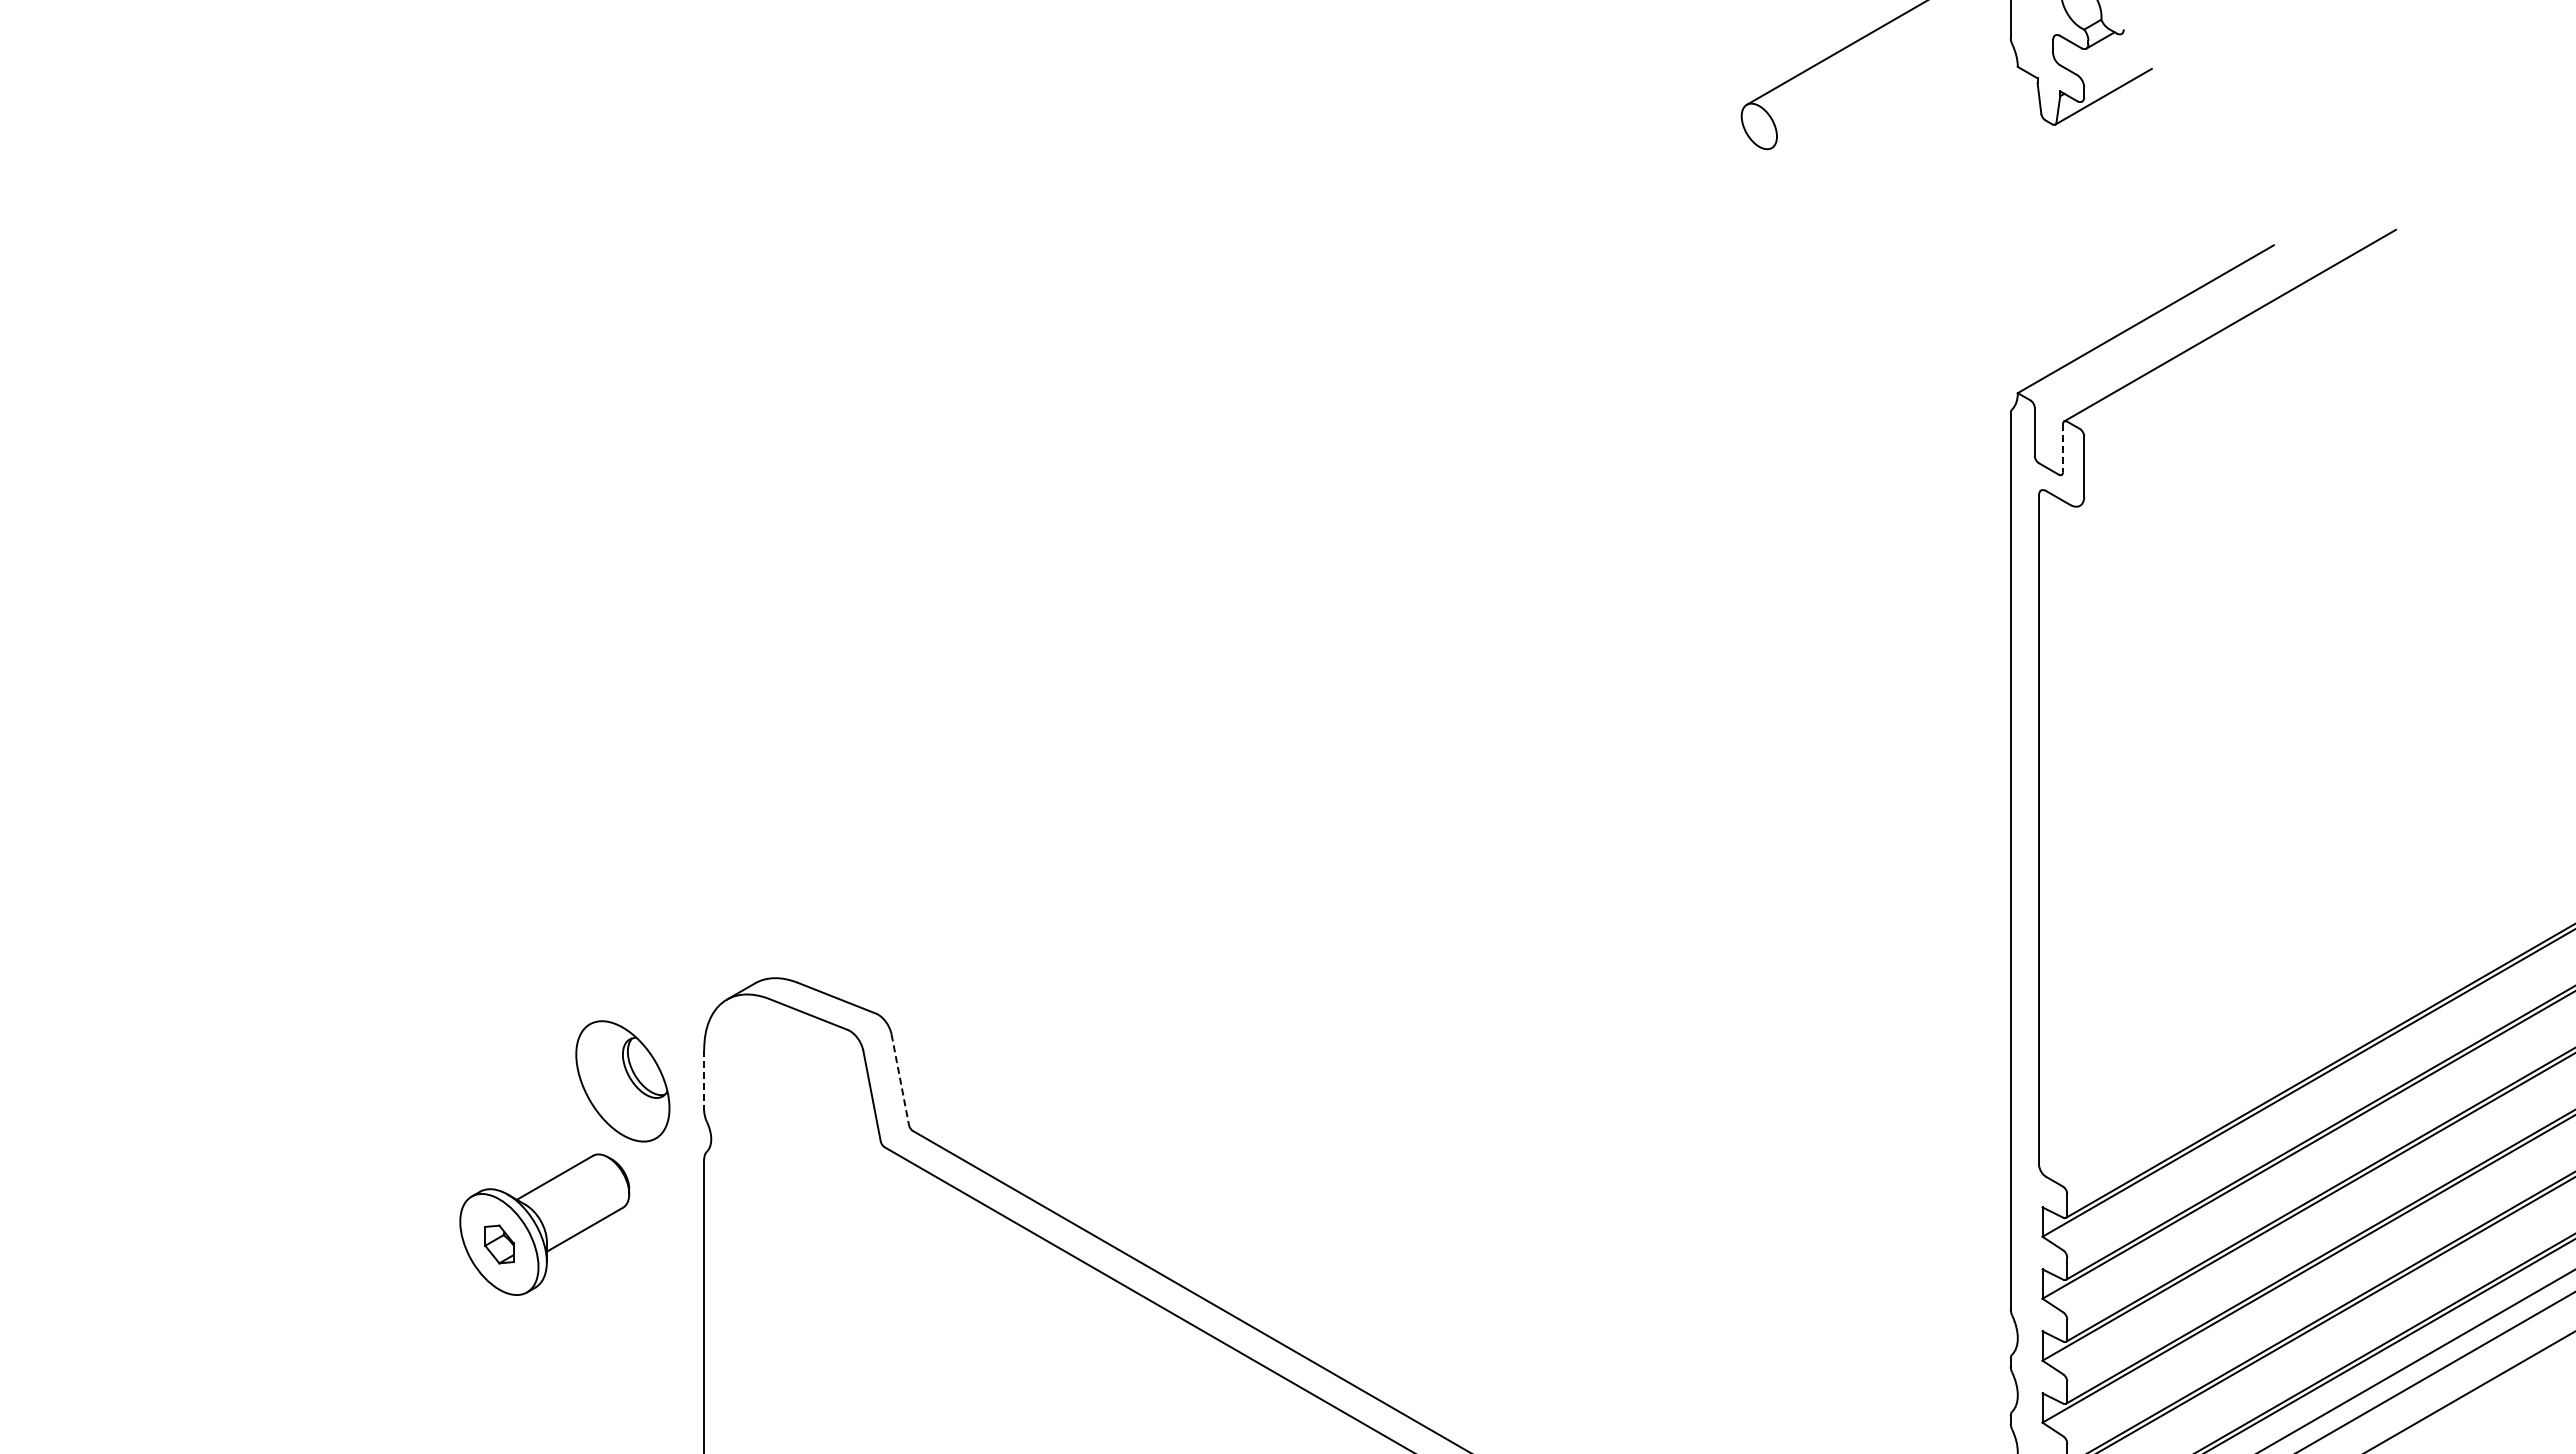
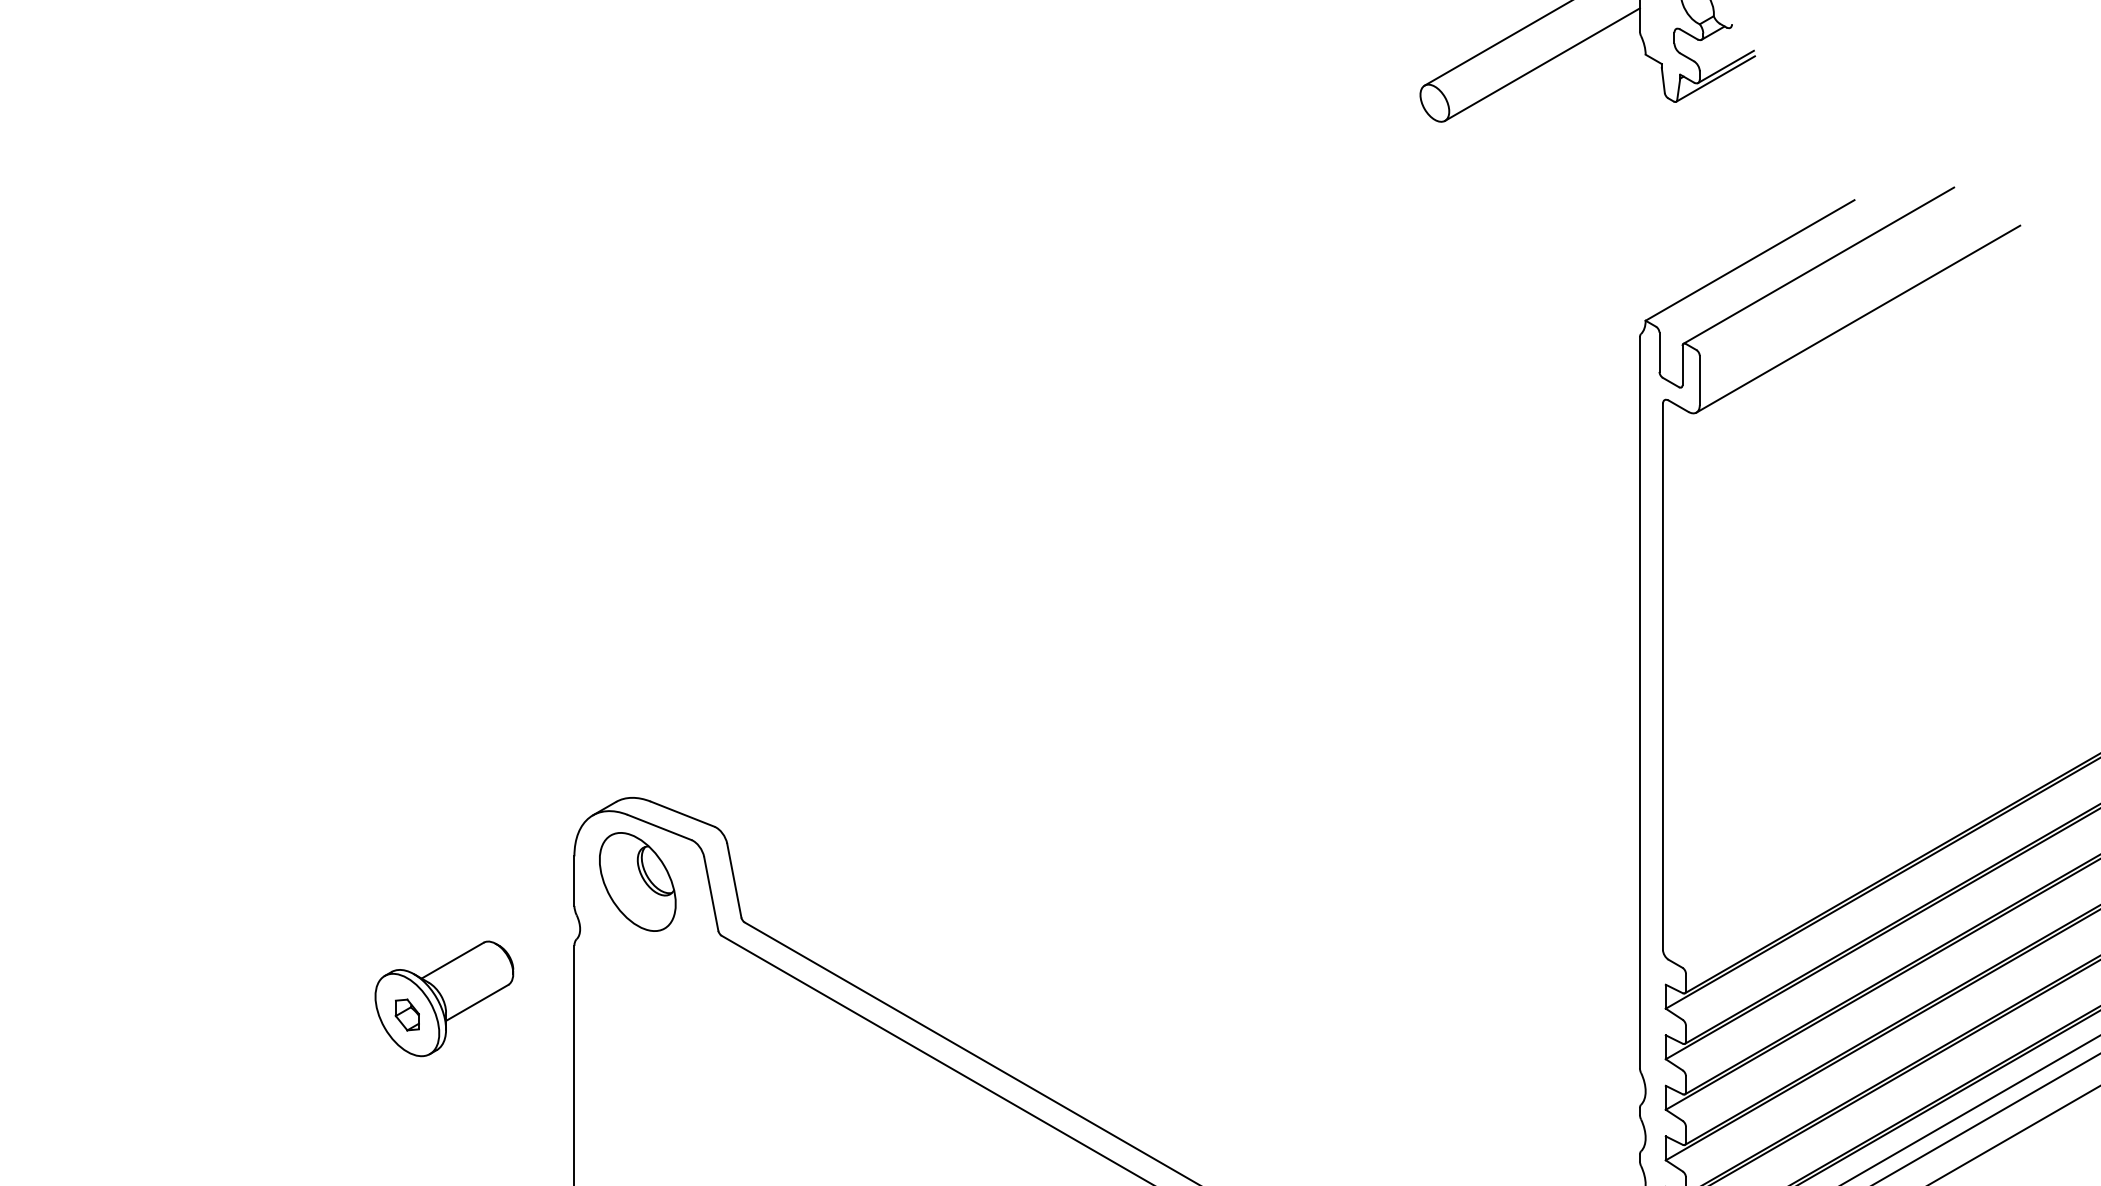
line: (1890, 79) -> (1541, 64), added
line: (2116, 81) -> (1726, 66), added
line: (2278, 390) -> (1858, 318), added
line: (2063, 448) -> (1682, 365), dashed -> solid
line: (704, 1080) -> (574, 881), dashed -> solid
line: (900, 1080) -> (734, 881), dashed -> solid
part: (622, 1081) -> (637, 882), moved

